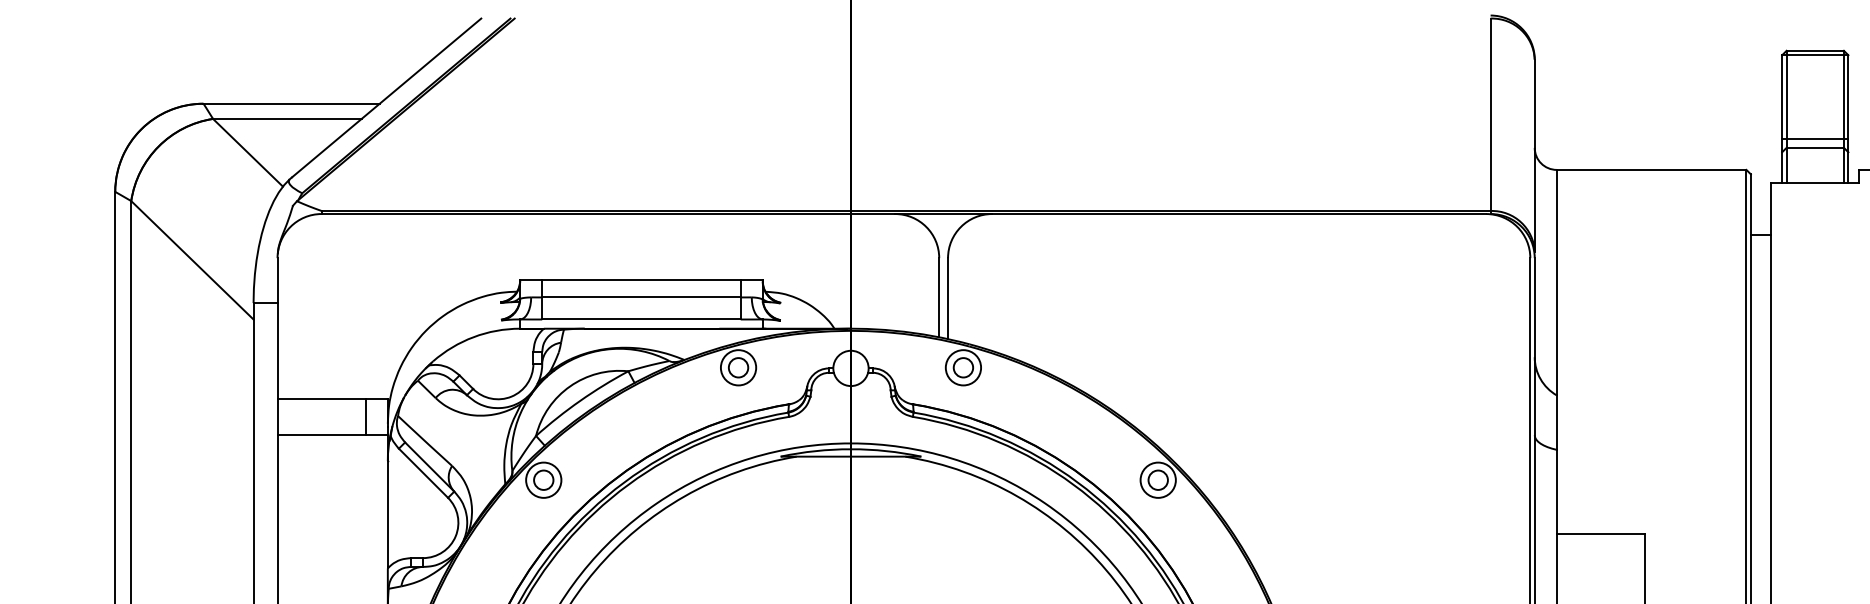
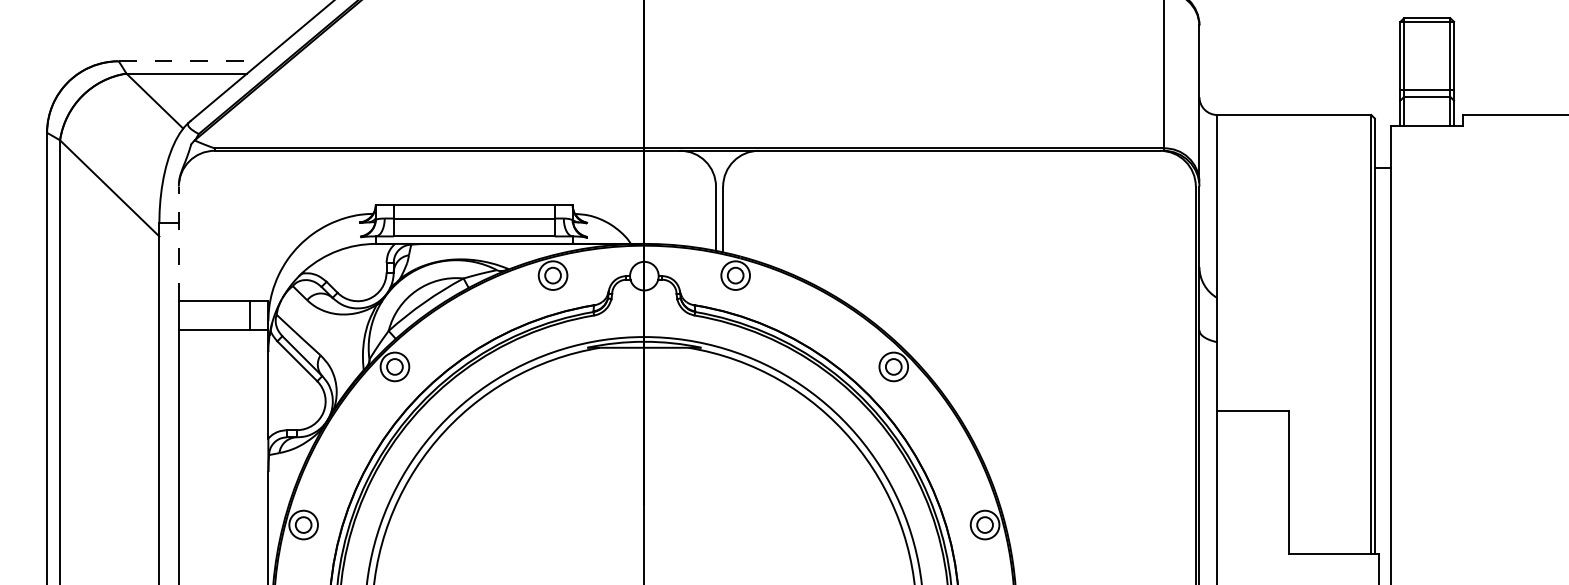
line: (291, 104) -> (190, 61), solid -> dashed
line: (277, 328) -> (178, 243), solid -> dashed

